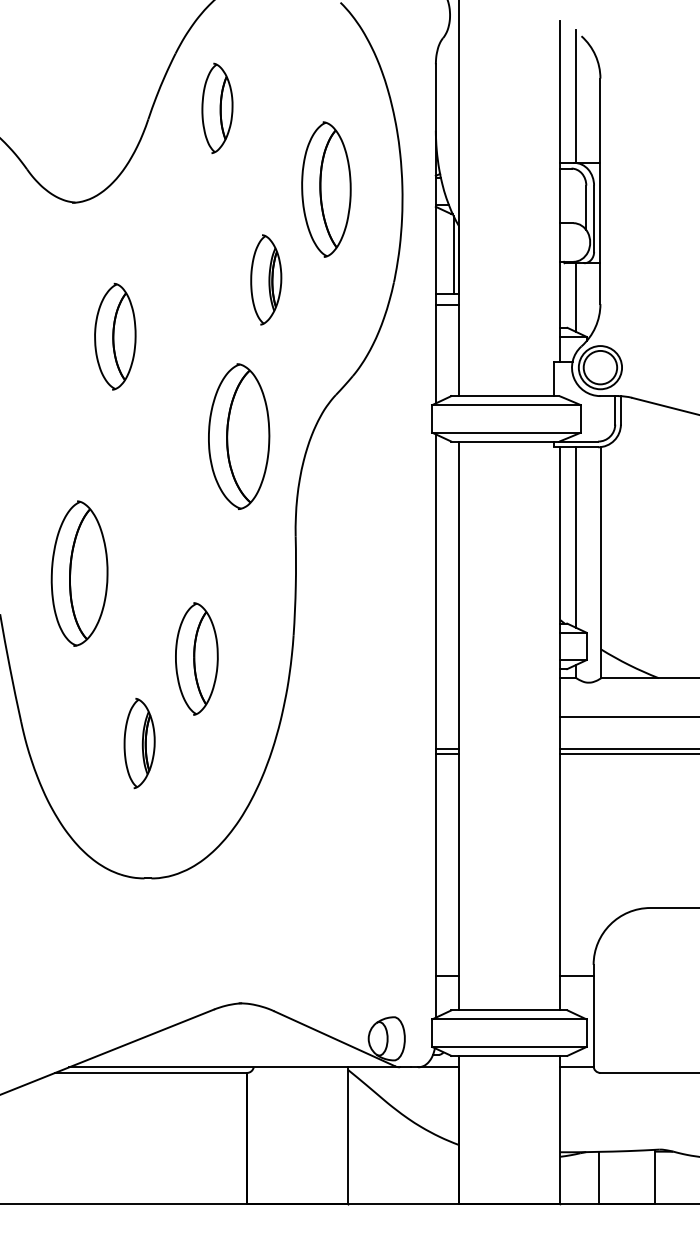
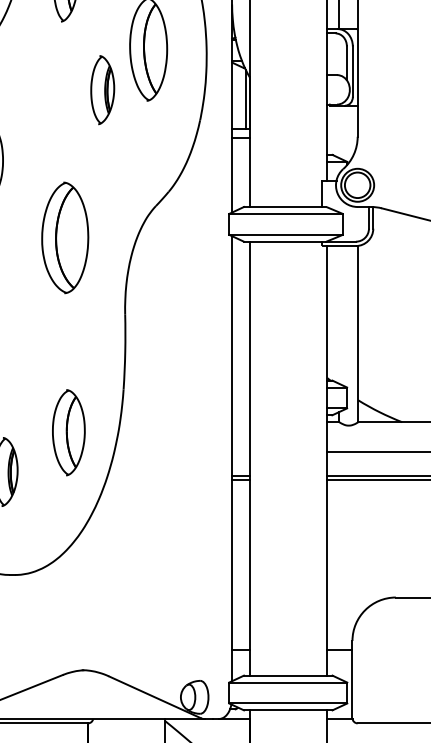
part: (266, 279) -> (102, 89), moved
line: (576, 297) -> (339, 131), removed
part: (239, 436) -> (65, 237), moved
line: (576, 537) -> (339, 314), removed
part: (196, 658) -> (68, 432), moved

